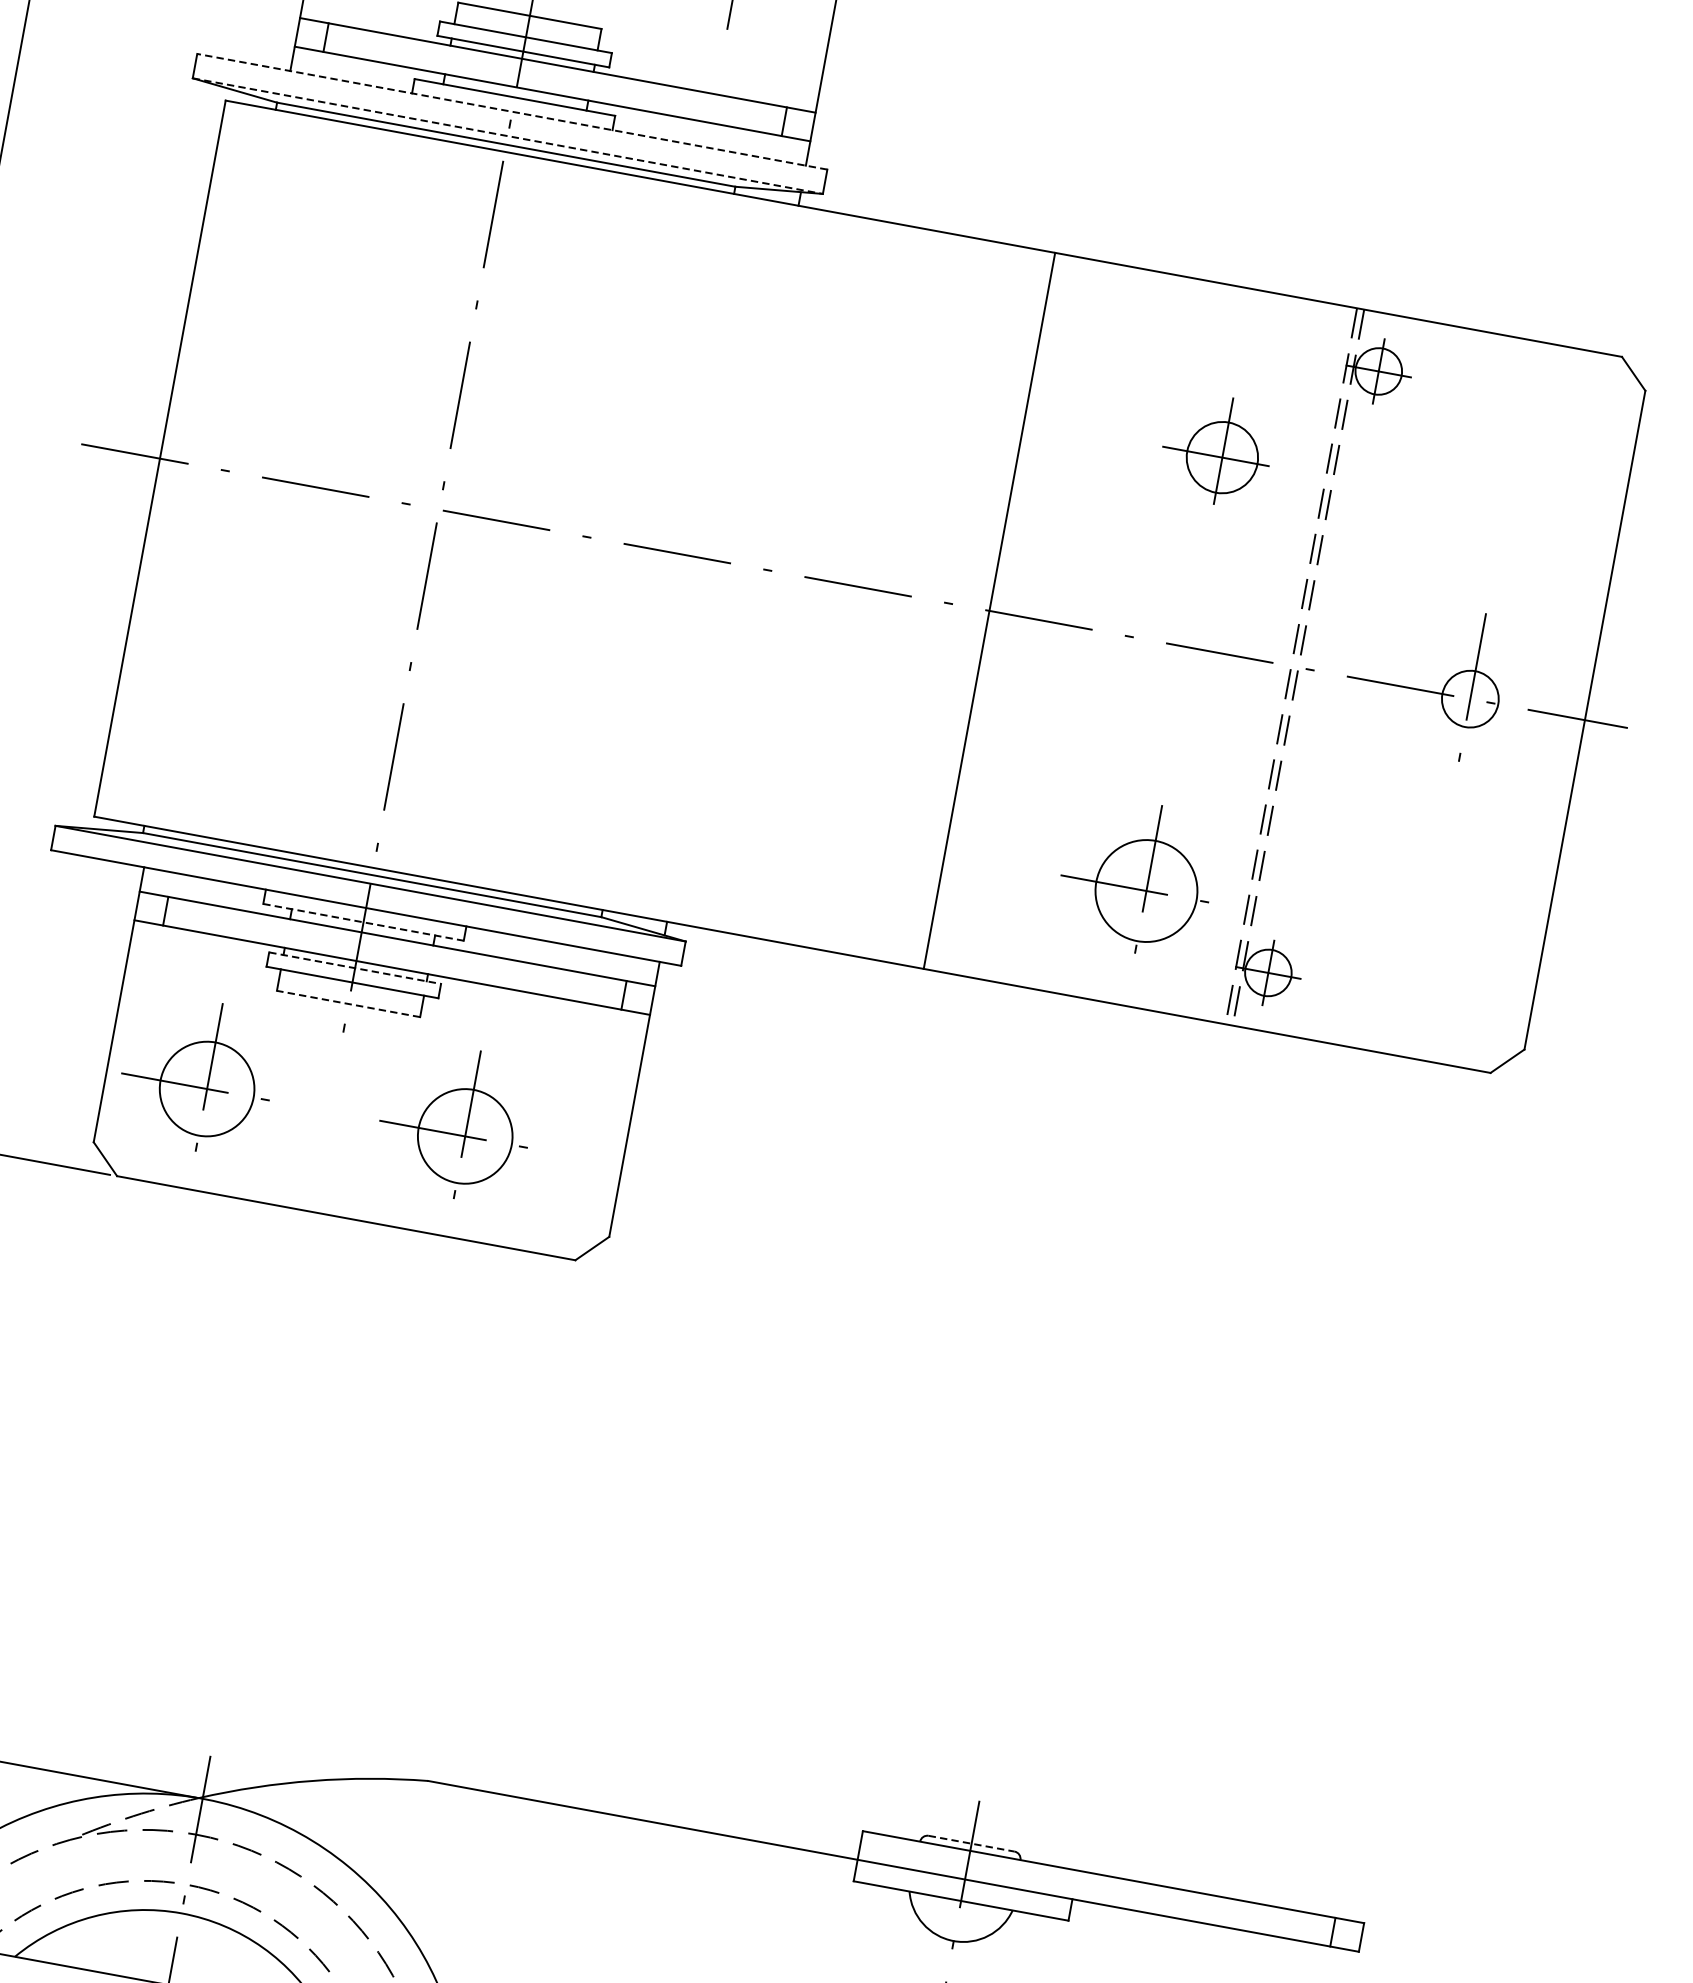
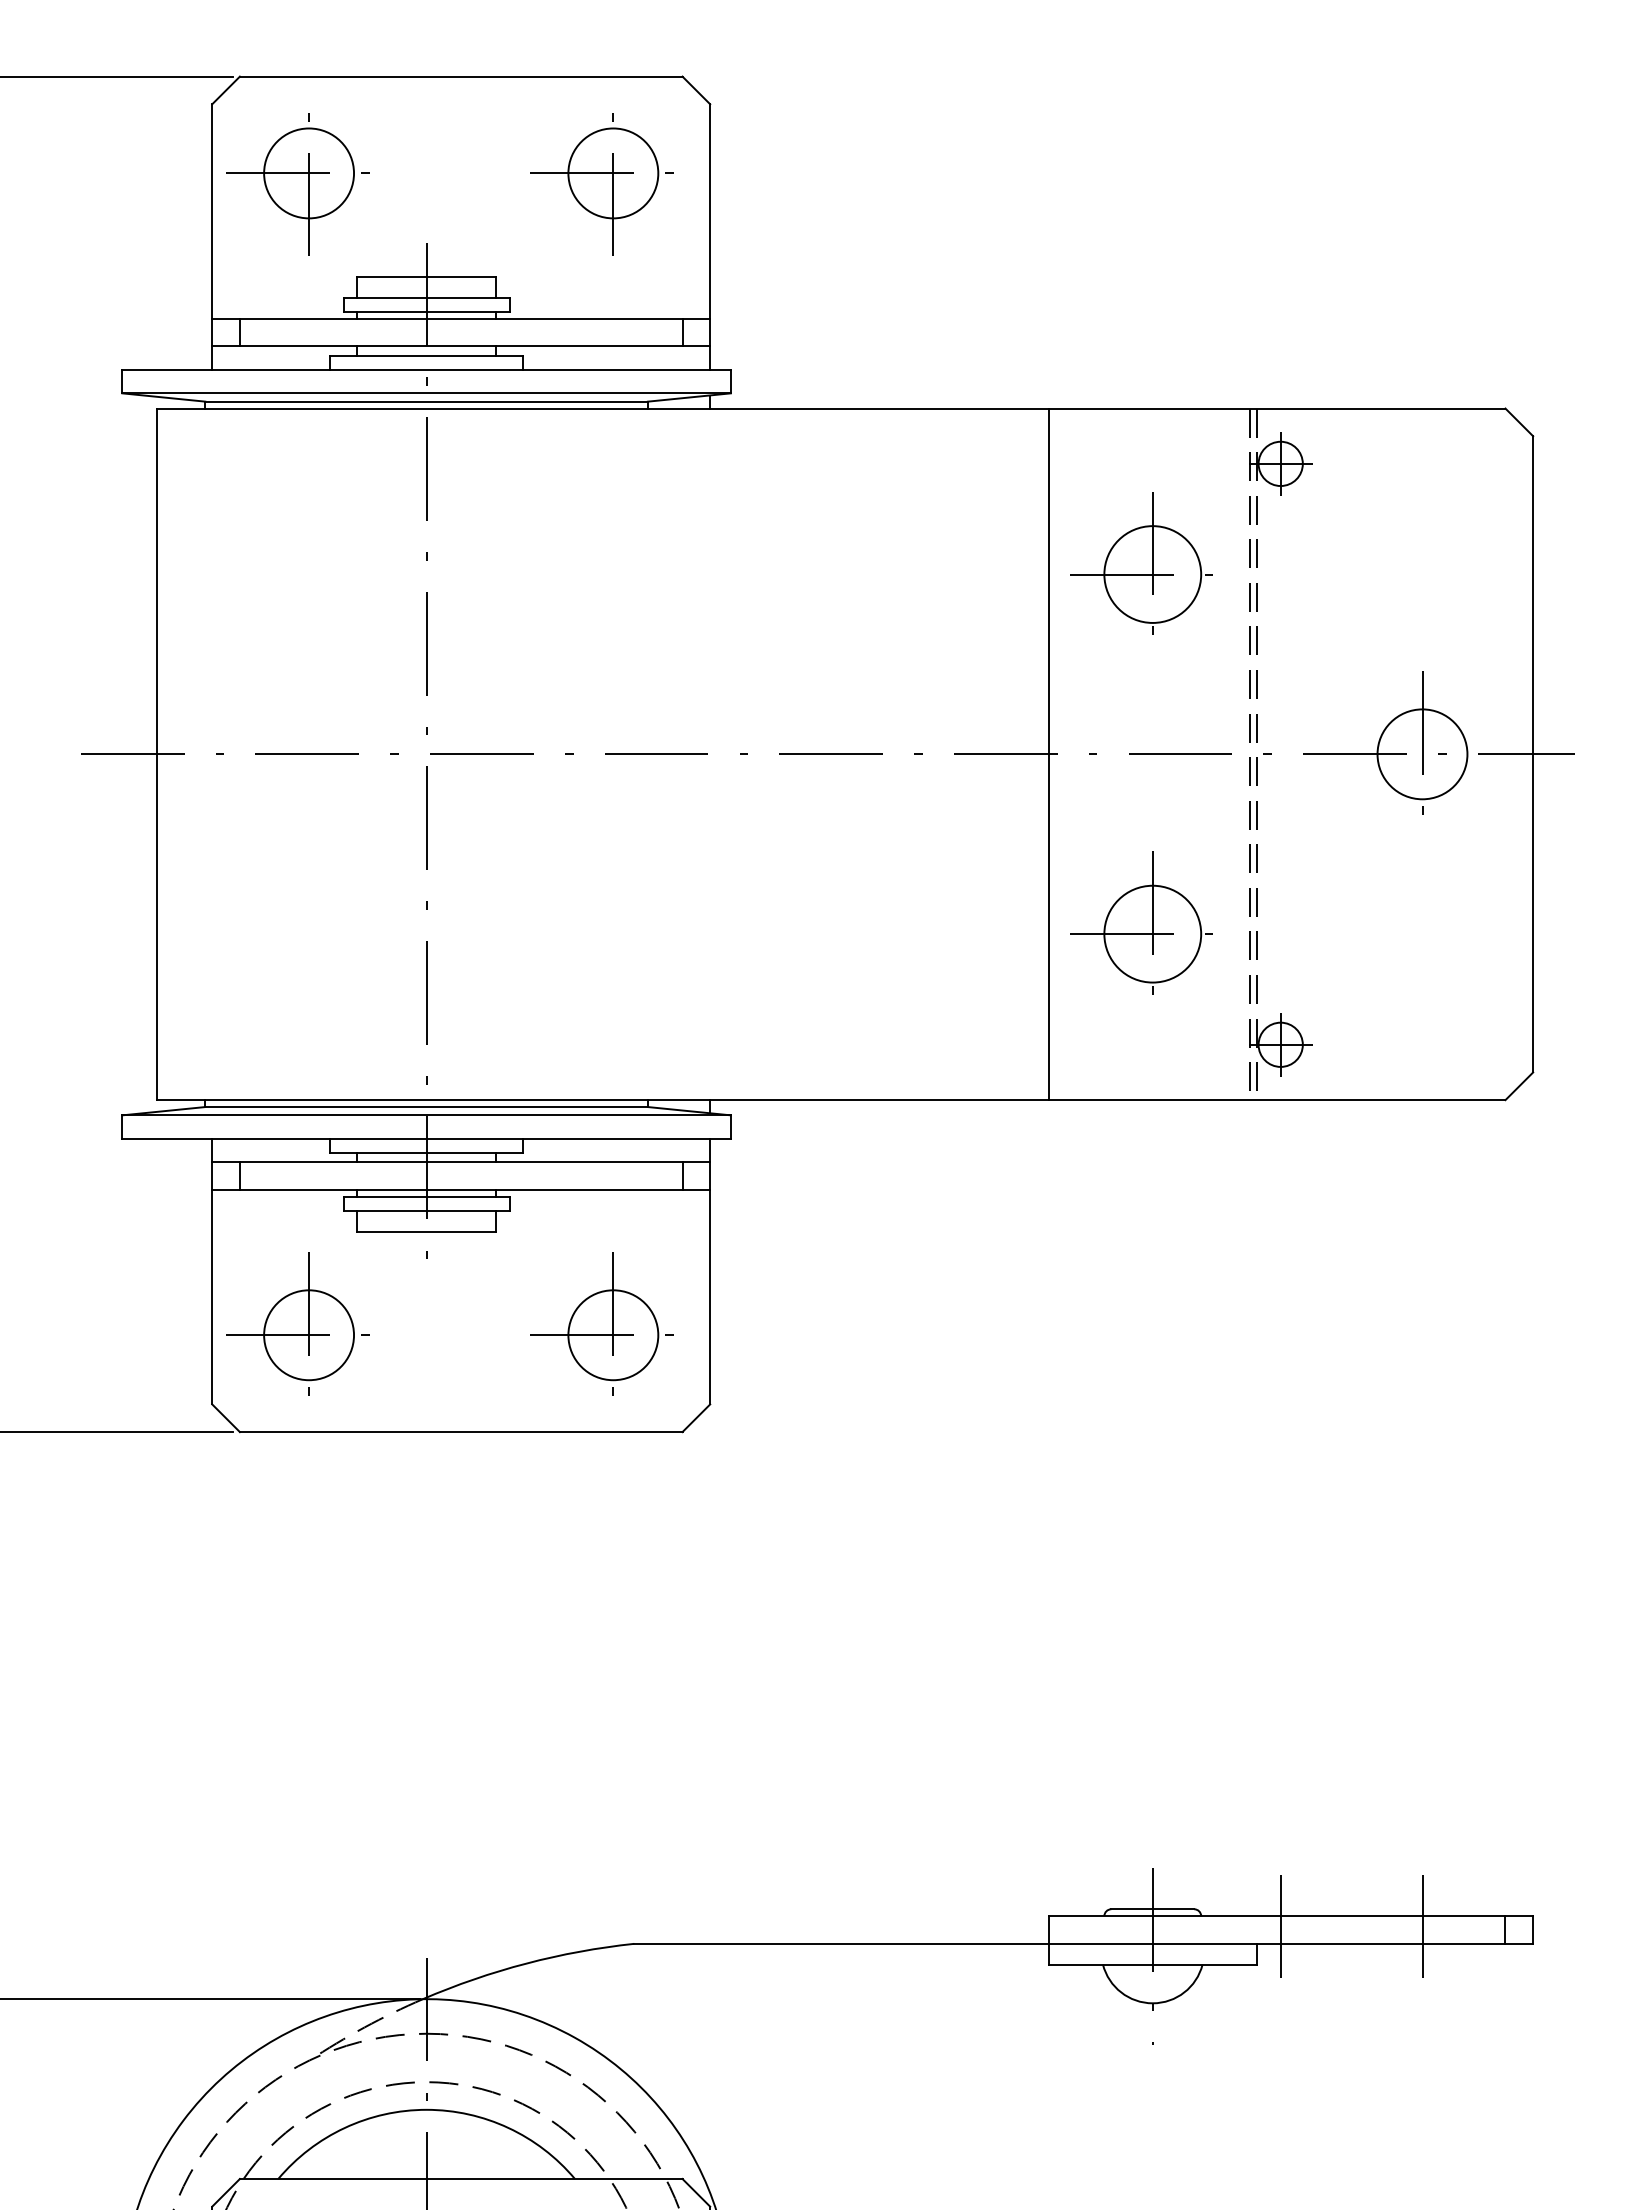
line: (512, 111) -> (426, 369), dashed -> solid
line: (508, 136) -> (427, 393), dashed -> solid
part: (1215, 448) -> (1141, 563), size x1.43
line: (989, 611) -> (1049, 754), moved
circle: (1470, 699) -> (1422, 754), size x1.67
part: (1137, 876) -> (1141, 922), moved
line: (363, 922) -> (426, 1152), dashed -> solid
line: (355, 967) -> (426, 1196), dashed -> solid
line: (348, 1003) -> (426, 1231), dashed -> solid
part: (455, 1121) -> (601, 1323), moved
line: (972, 1844) -> (1153, 1909), dashed -> solid
line: (1100, 1888) -> (1280, 1929), added
line: (1247, 1915) -> (1422, 1929), added

